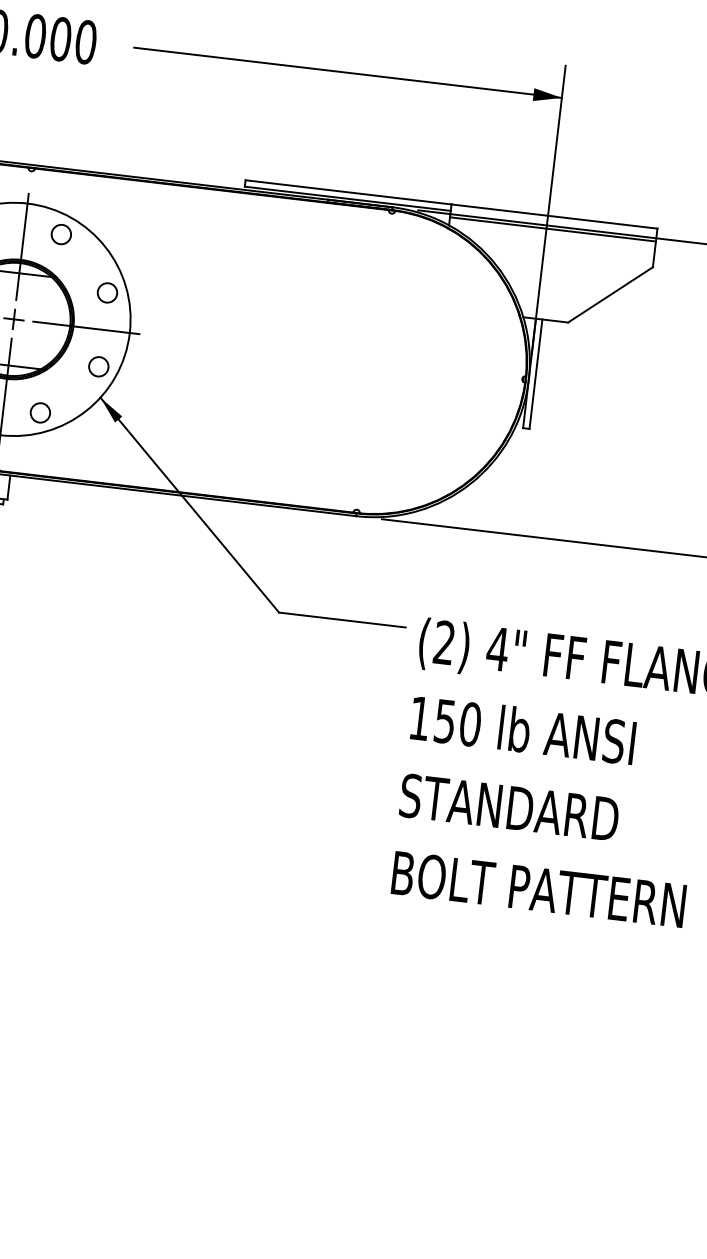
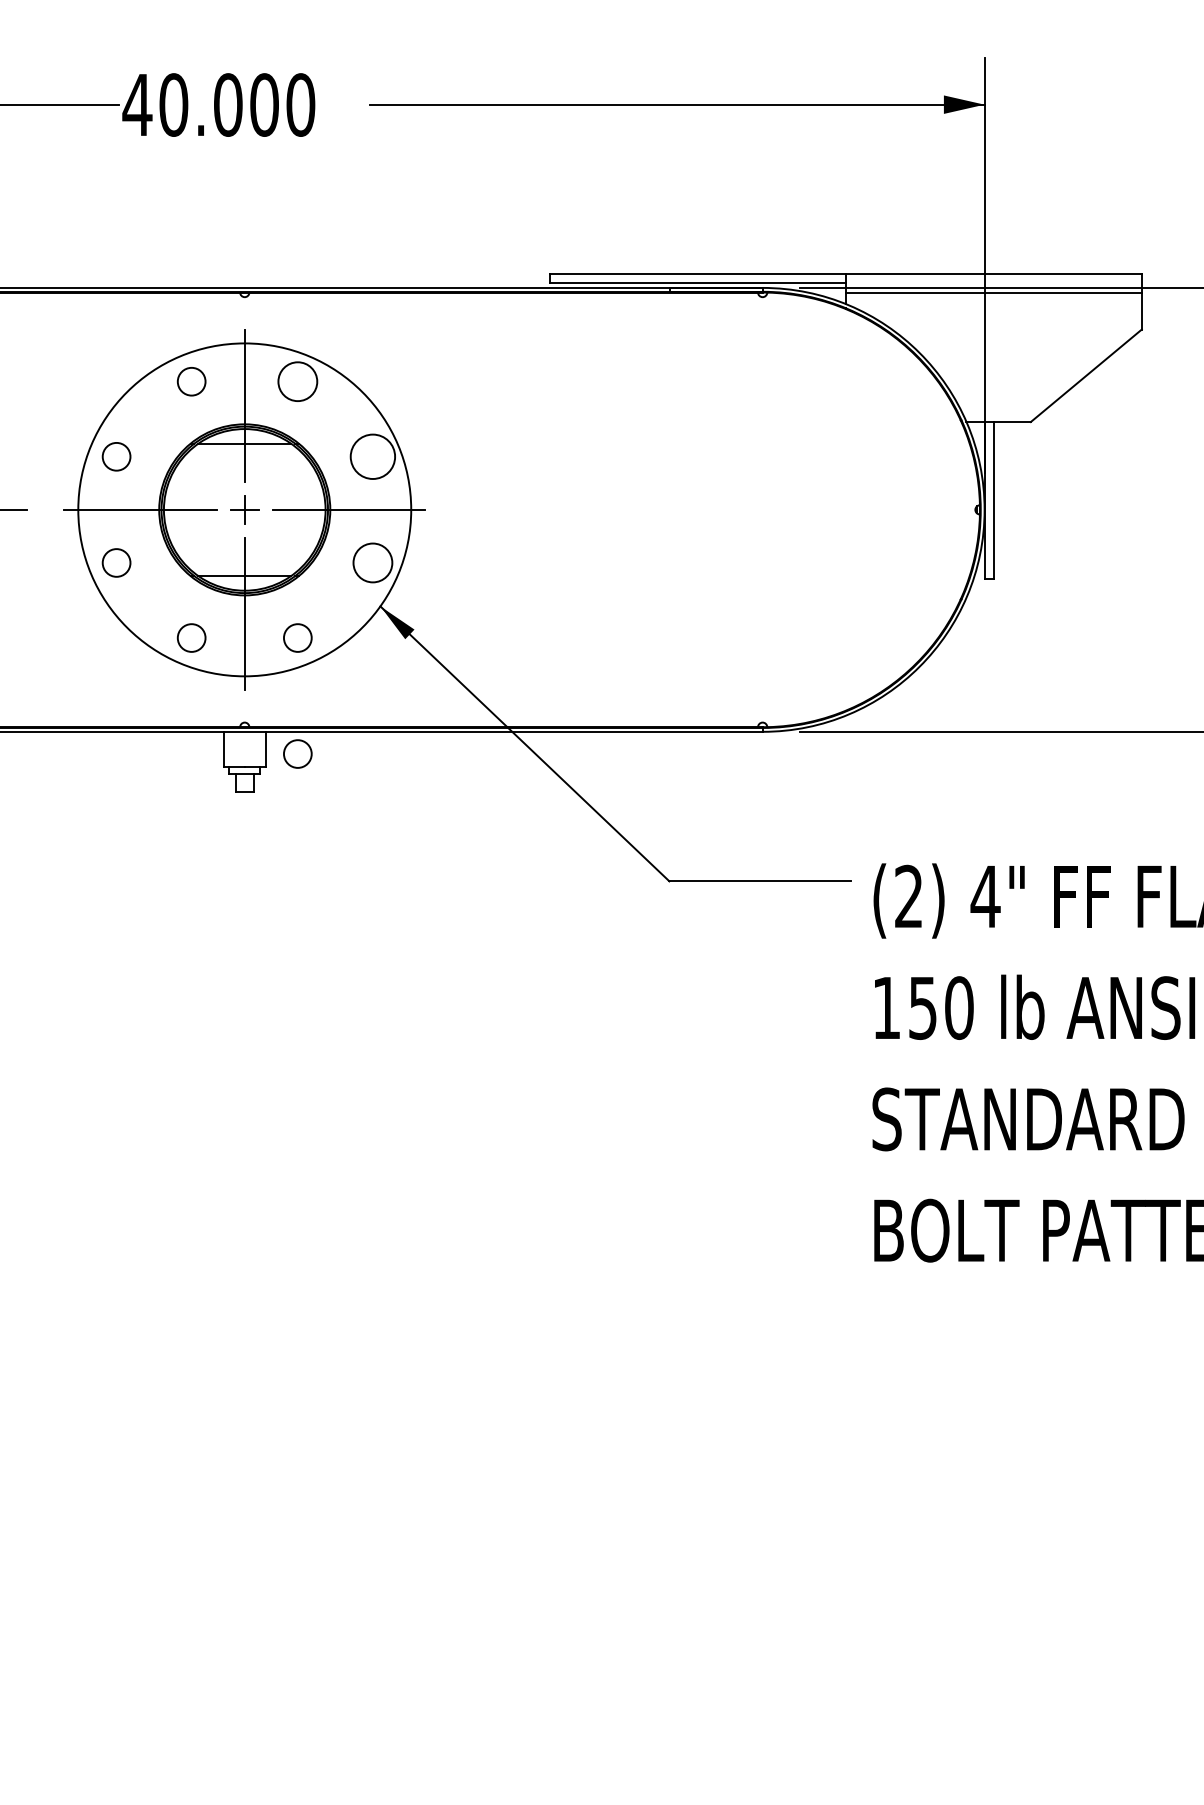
circle: (61, 234) -> (297, 381), size x1.4
circle: (107, 292) -> (372, 456), size x1.6
circle: (98, 366) -> (372, 562), size x1.4
circle: (30, 493) -> (297, 753), added

